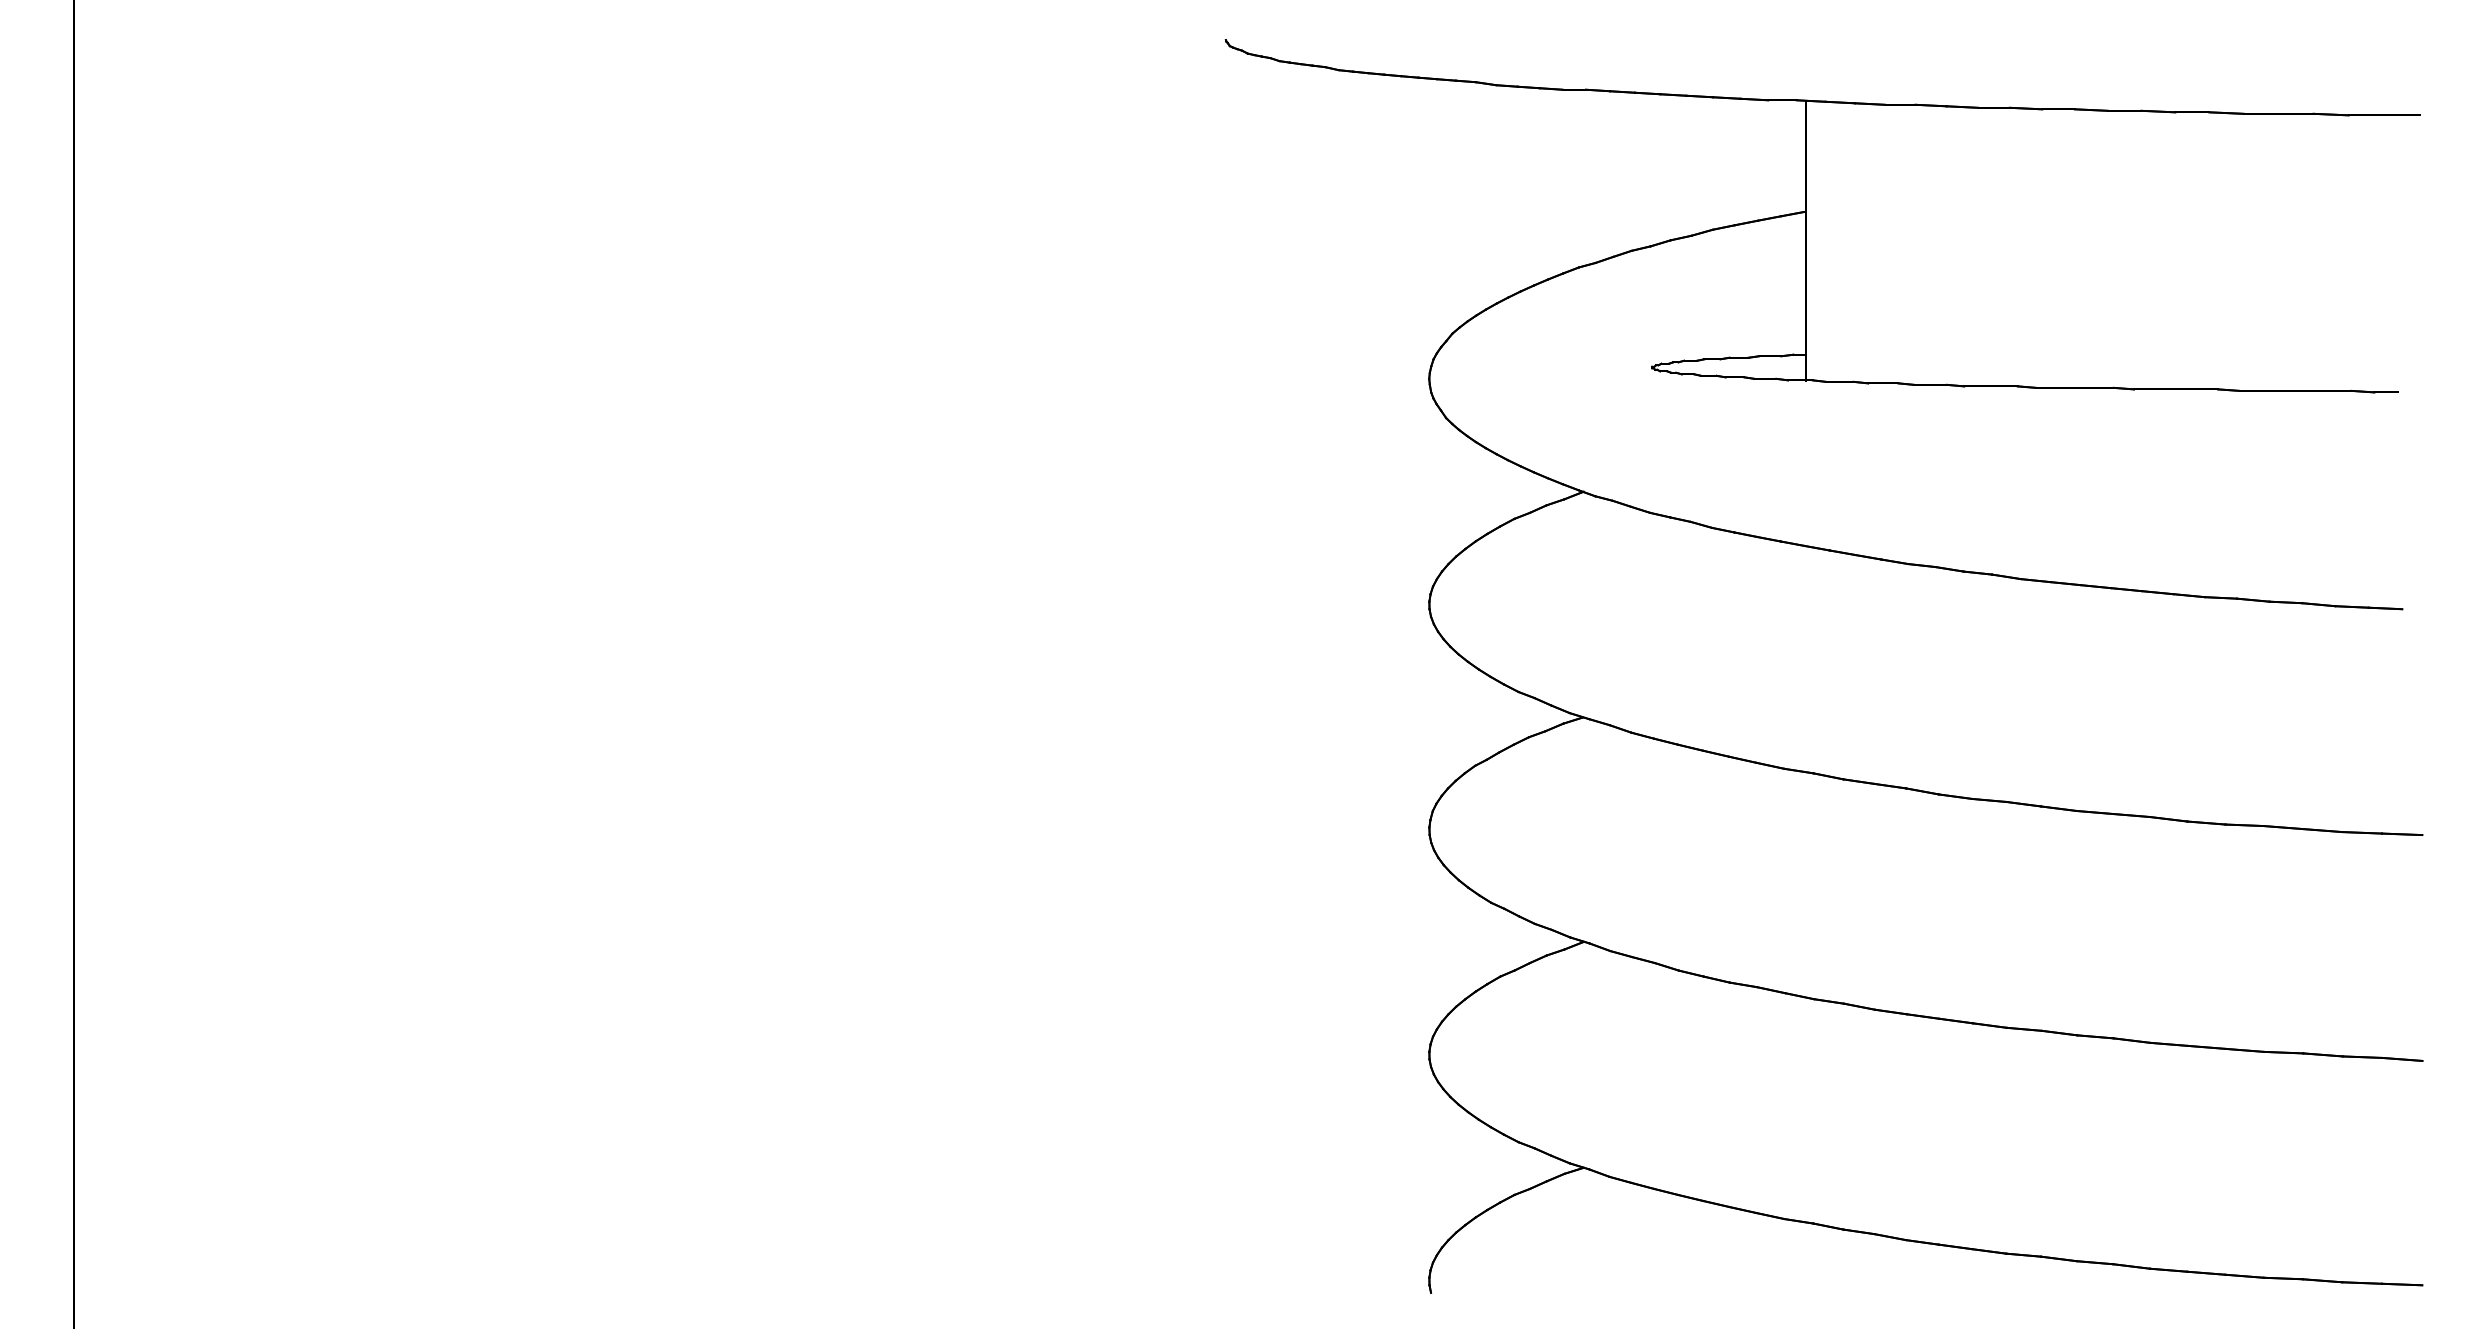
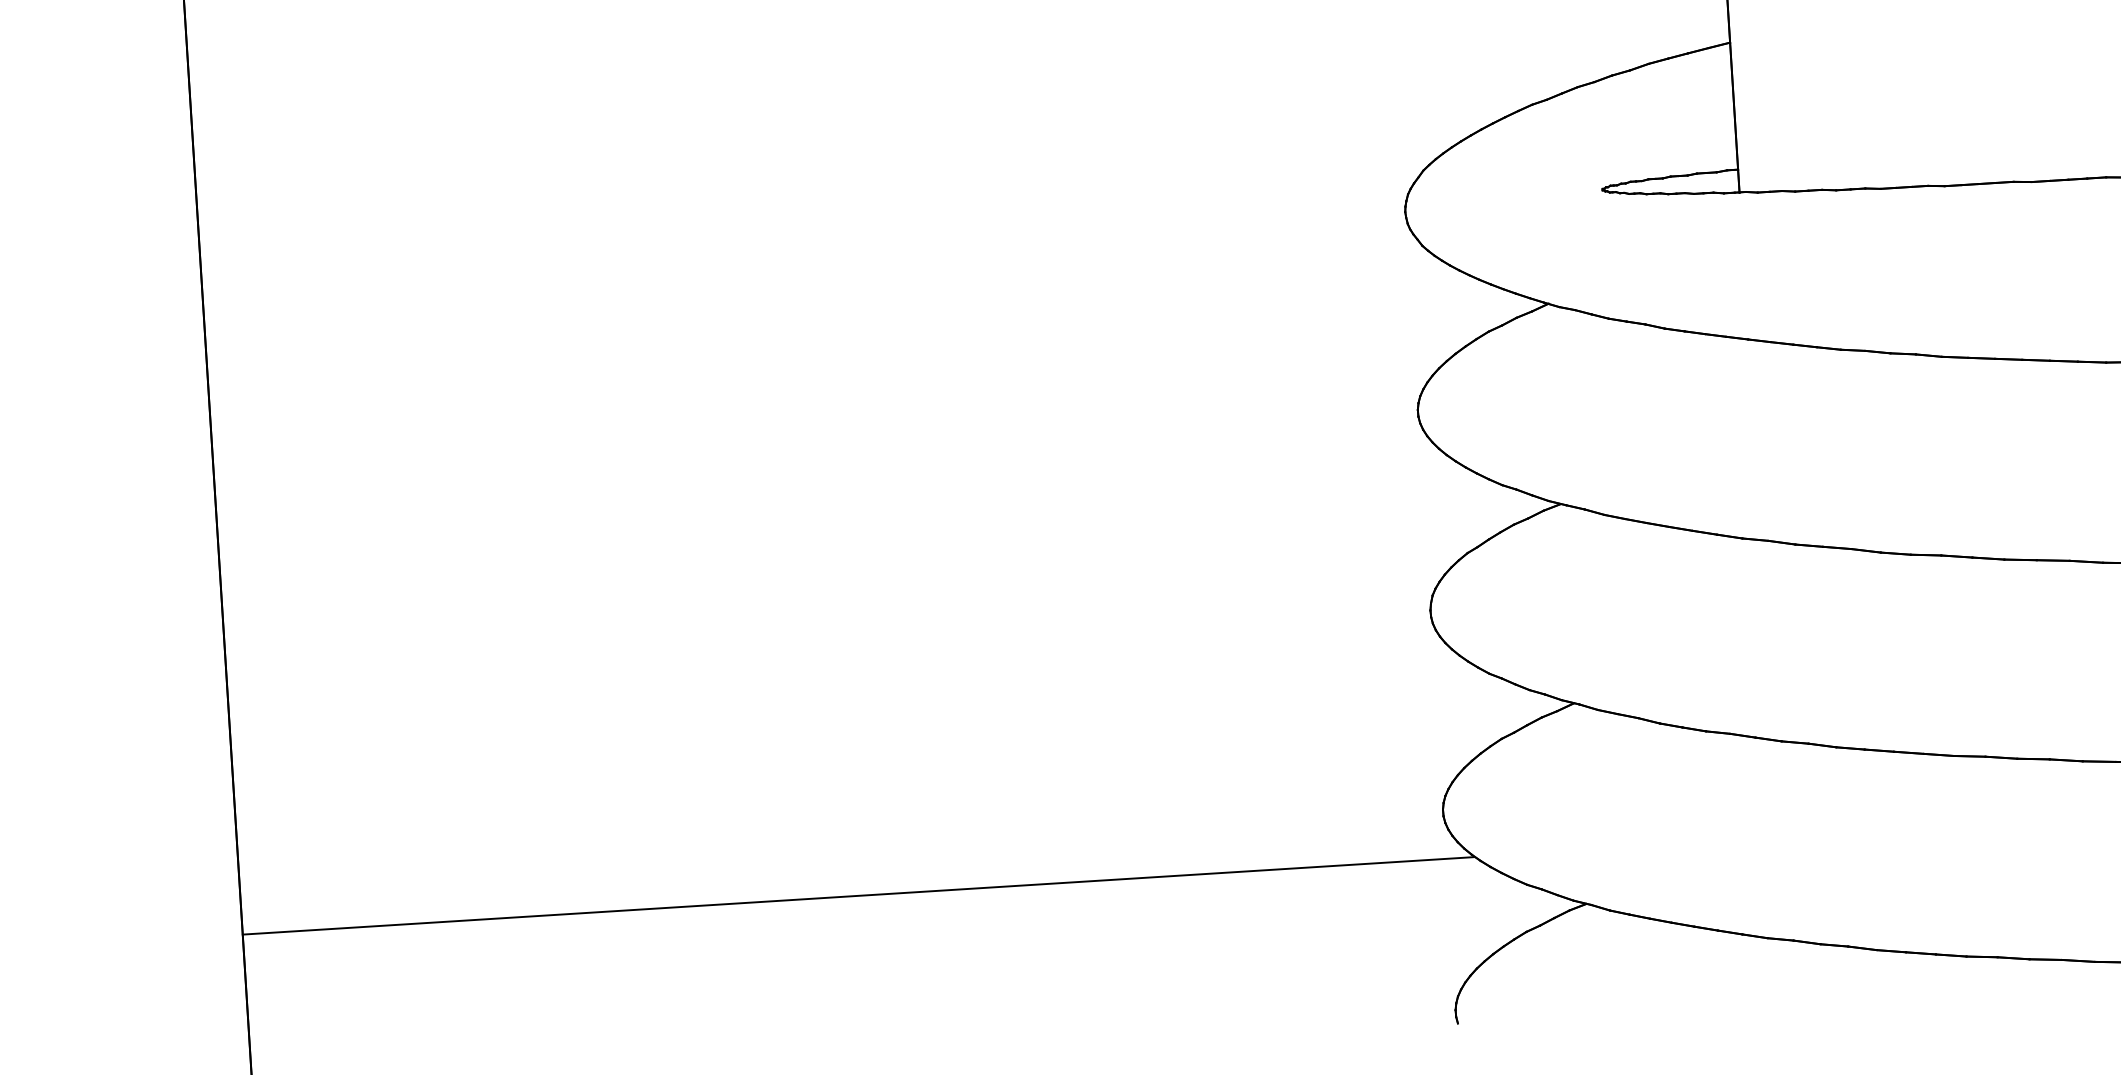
line: (767, 1107) -> (858, 895), added

